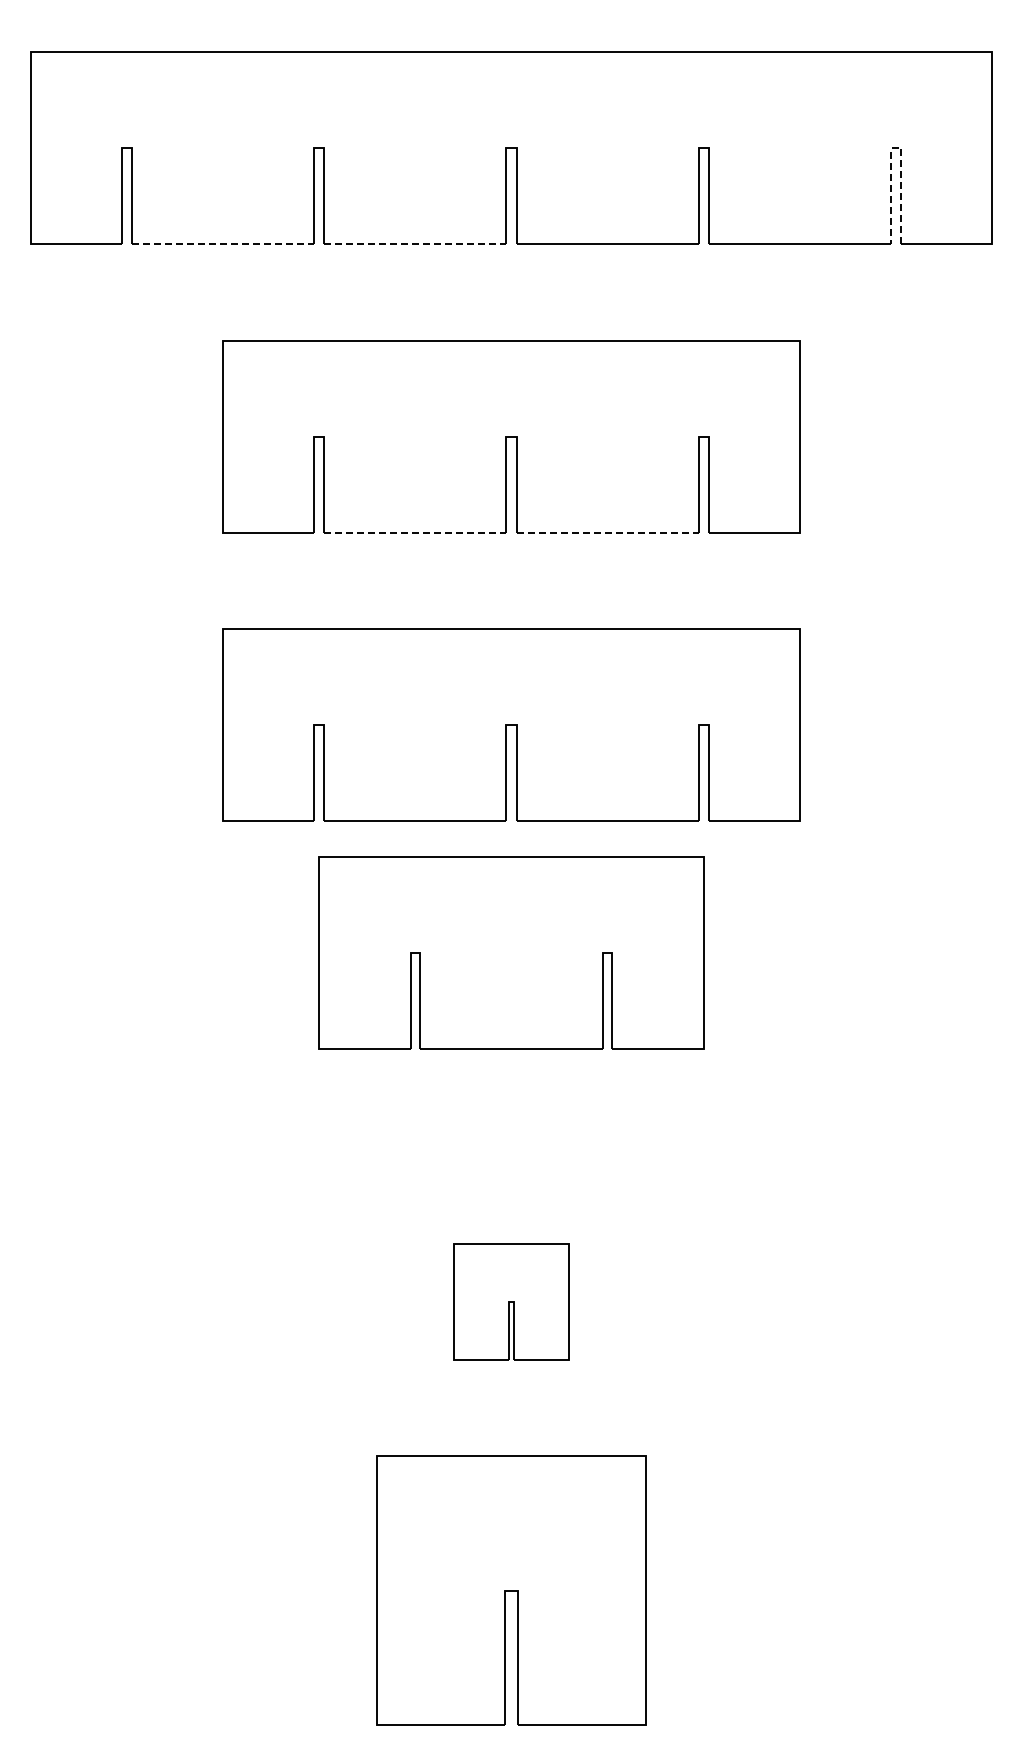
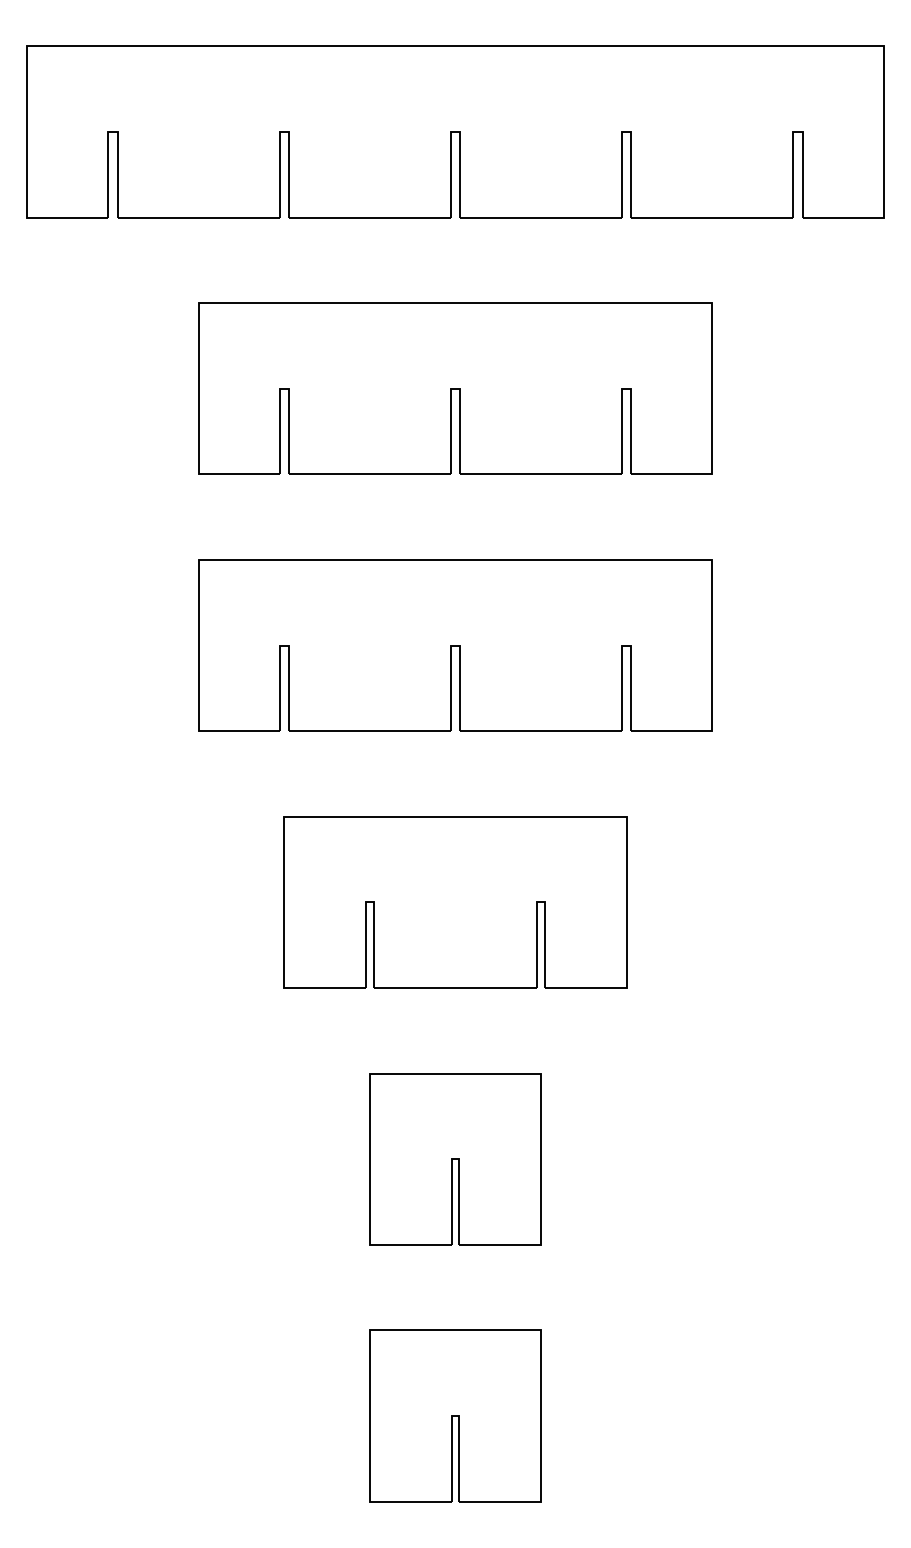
line: (895, 148) -> (797, 132), dashed -> solid
line: (223, 244) -> (199, 217), dashed -> solid
line: (415, 244) -> (370, 217), dashed -> solid
line: (415, 532) -> (370, 473), dashed -> solid
line: (607, 532) -> (540, 473), dashed -> solid
part: (511, 952) -> (455, 902), moved
part: (511, 1301) -> (455, 1158), size x1.67
part: (511, 1590) -> (455, 1415), size x0.71

